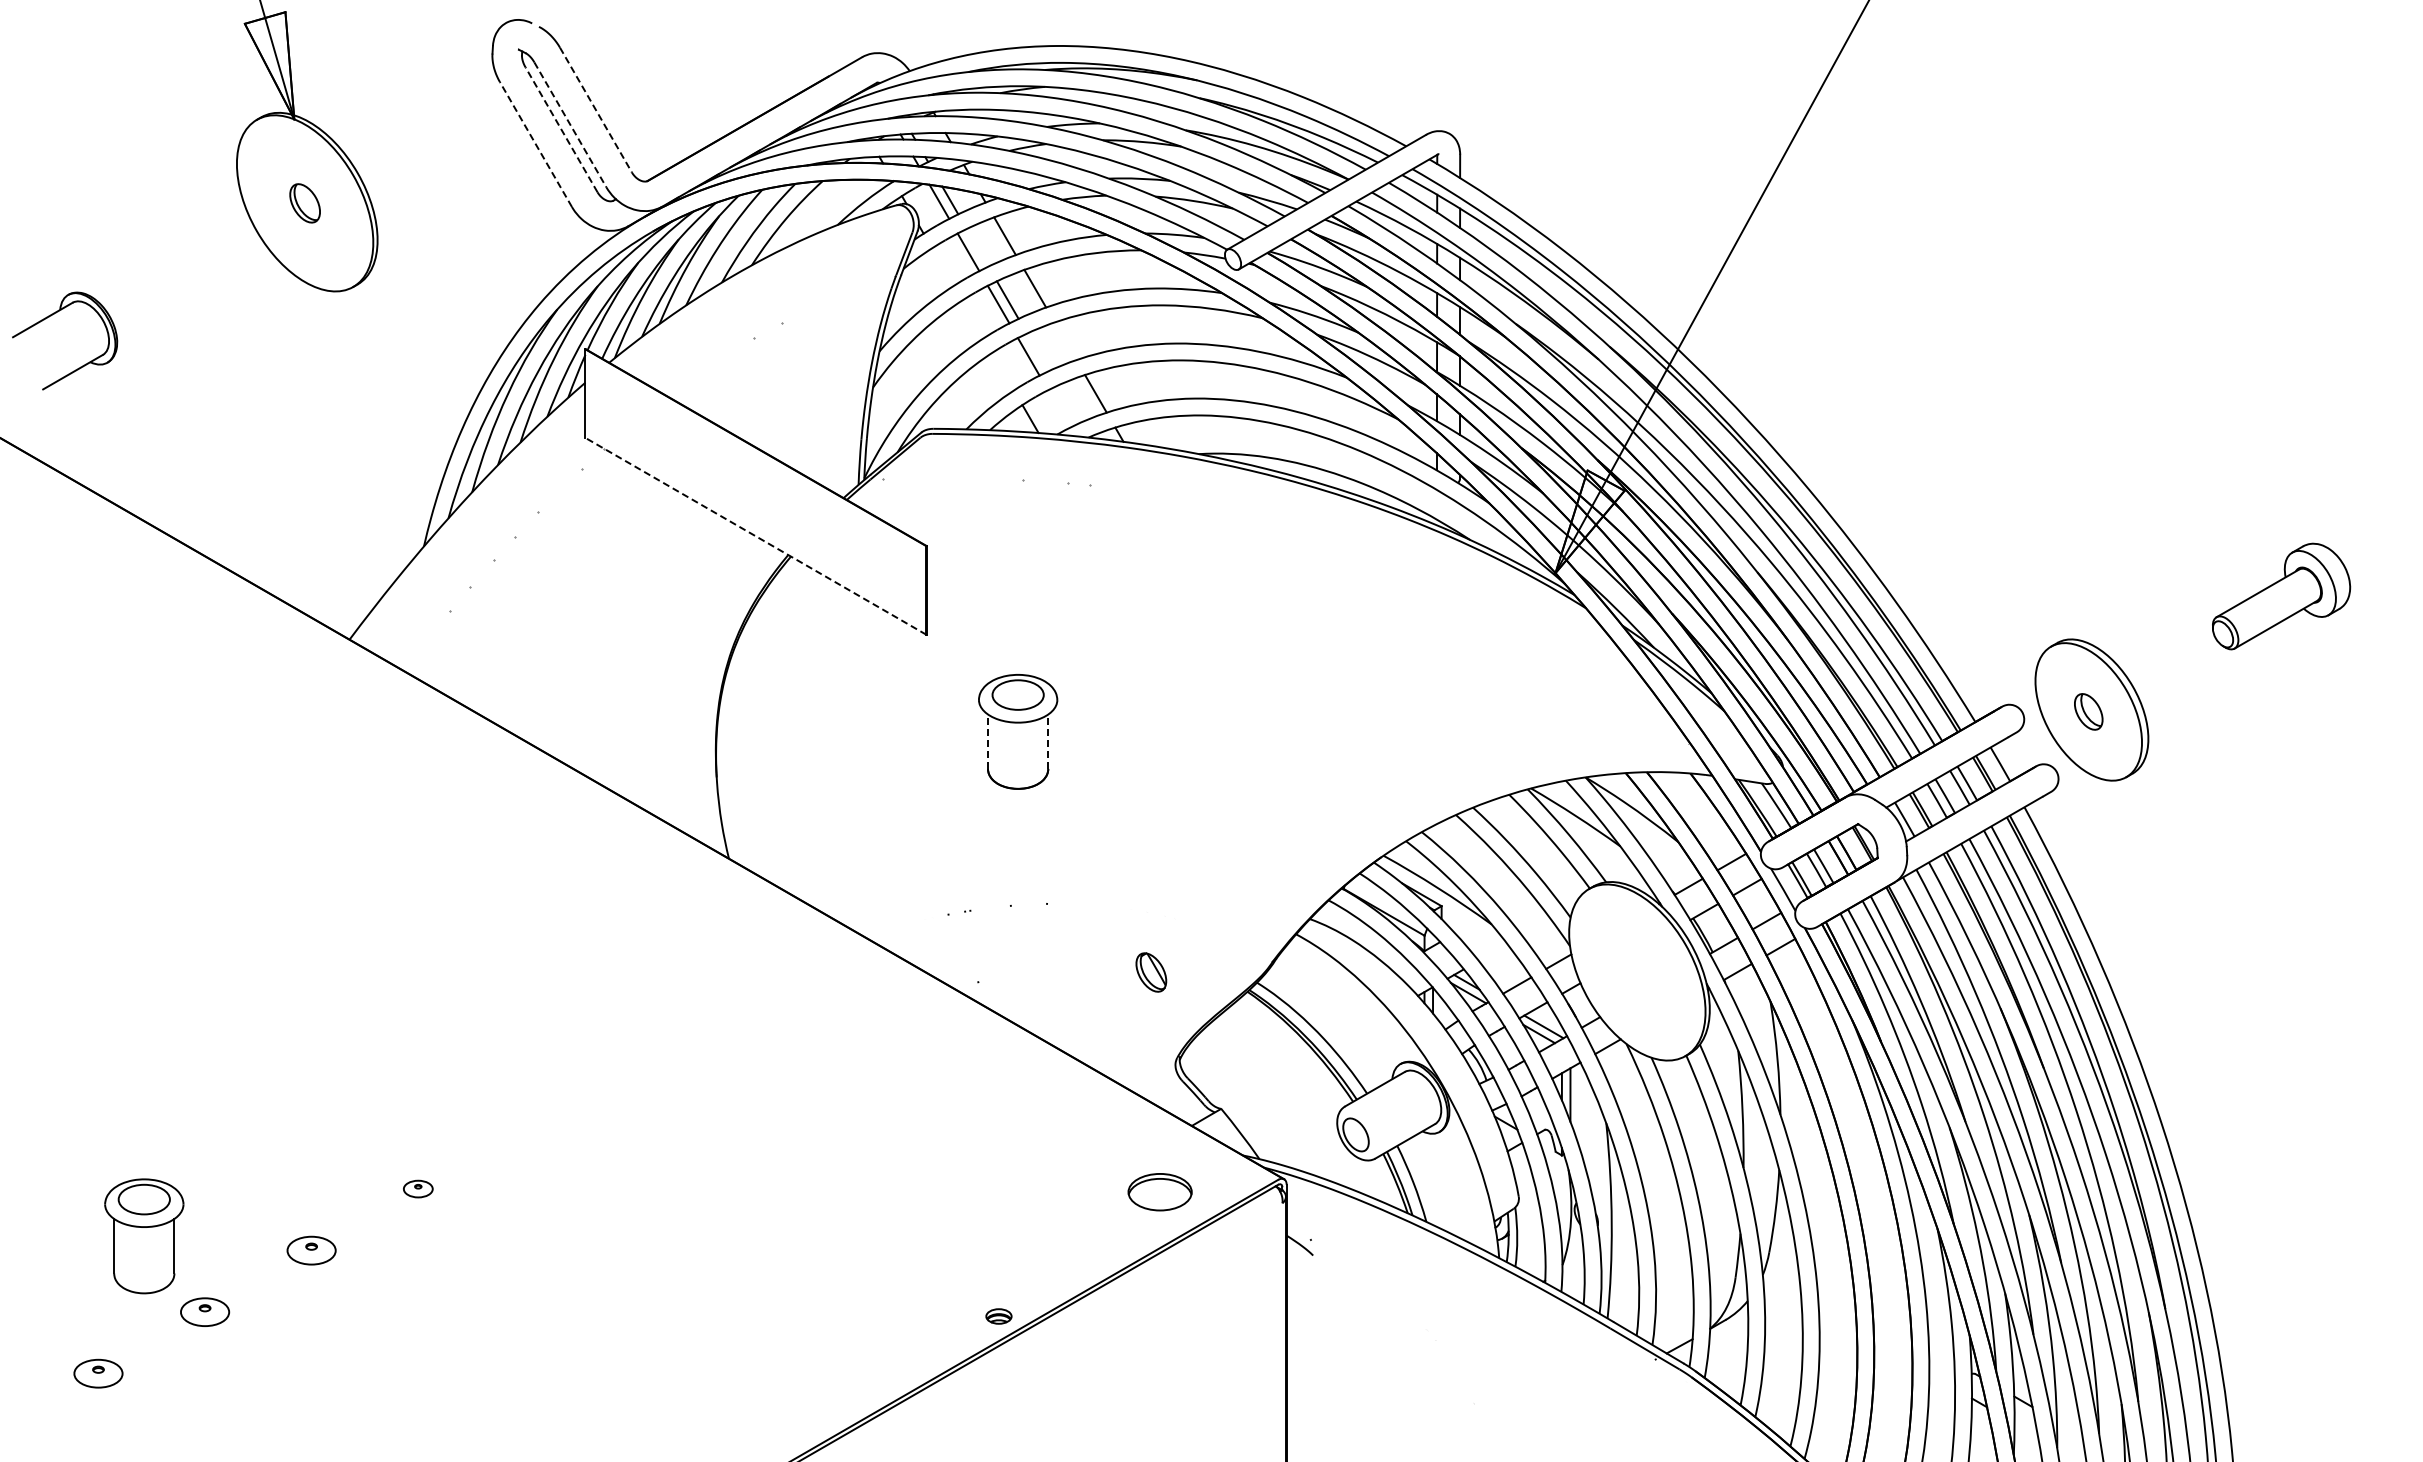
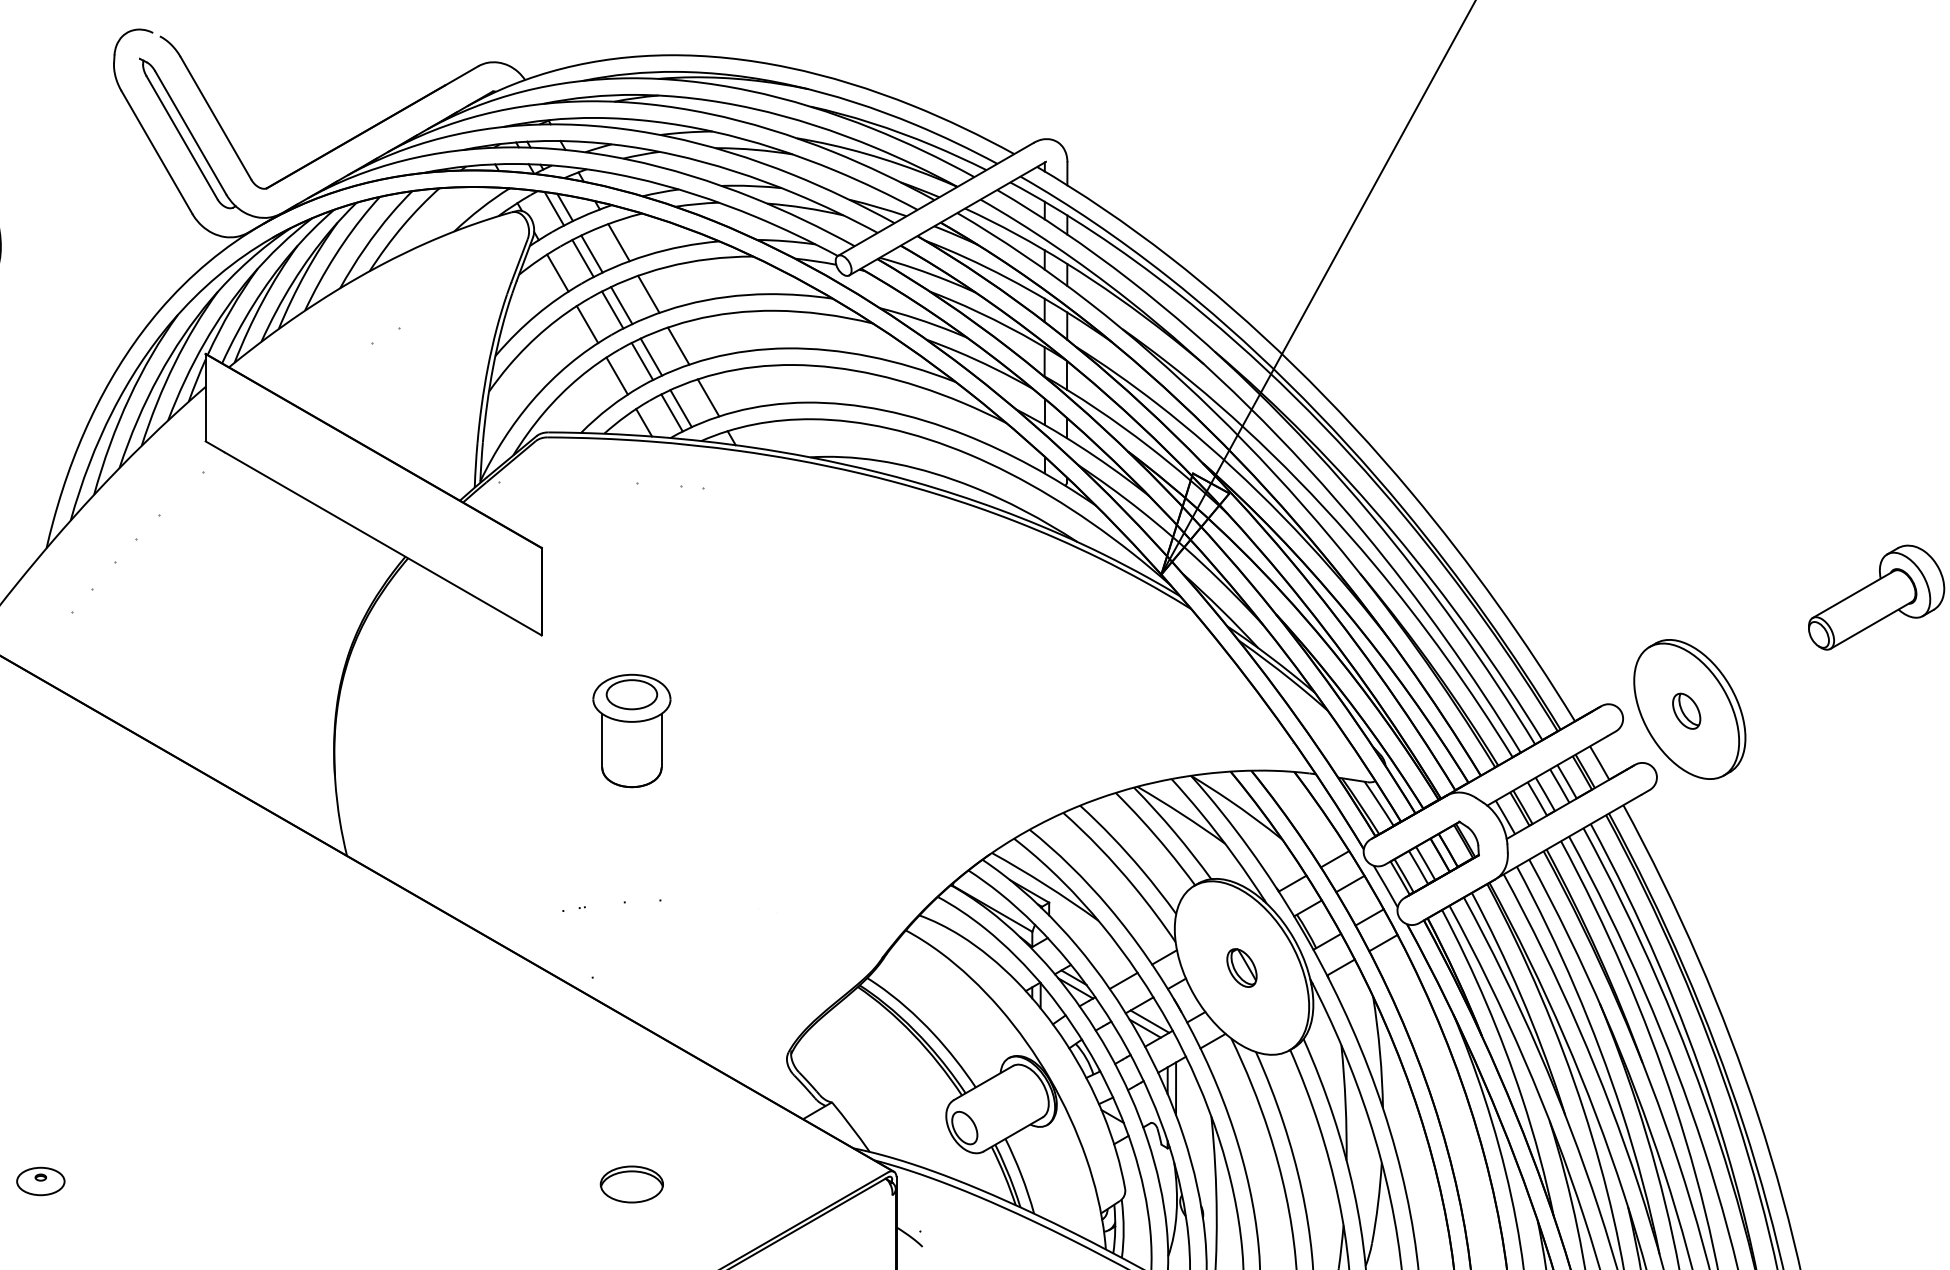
line: (595, 110) -> (215, 118), dashed -> solid
line: (570, 125) -> (190, 133), dashed -> solid
line: (561, 129) -> (182, 137), dashed -> solid
line: (535, 144) -> (156, 152), dashed -> solid
line: (977, 247) -> (591, 253), added
line: (942, 266) -> (557, 272), added
line: (972, 319) -> (586, 324), added
line: (1065, 341) -> (678, 346), added
line: (1037, 352) -> (651, 357), added
line: (1003, 371) -> (617, 375), added
line: (1067, 404) -> (680, 408), added
line: (1058, 408) -> (671, 412), added
line: (755, 536) -> (373, 538), dashed -> solid
line: (987, 741) -> (601, 740), dashed -> solid
line: (1048, 741) -> (661, 740), dashed -> solid
part: (1151, 972) -> (1242, 968), moved
part: (418, 1188) -> (41, 1180), size x1.67
part: (1159, 1192) -> (631, 1184), moved

